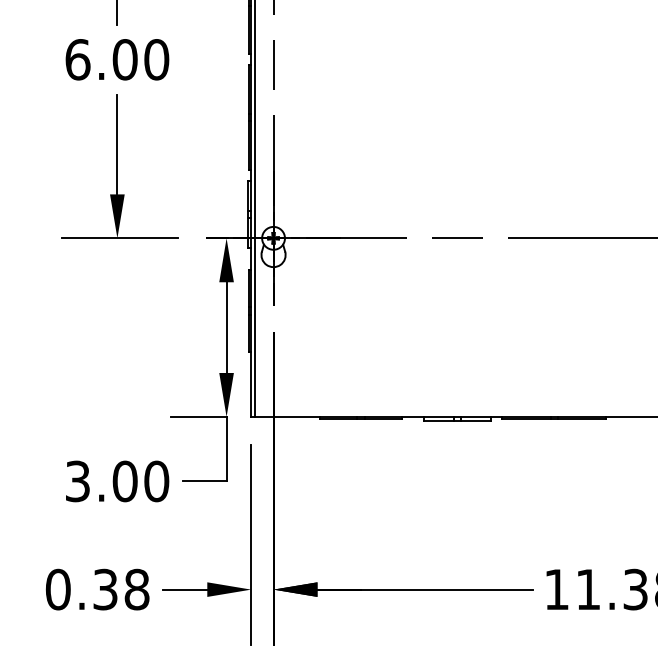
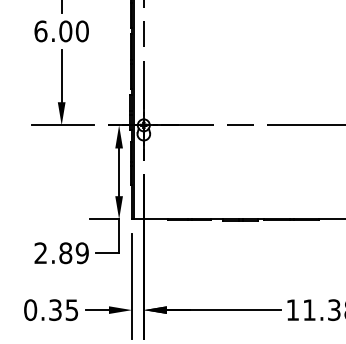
text: (117, 481) -> (61, 253), 3.00 -> 2.89
text: (136, 588) -> (71, 309), 0.38 -> 0.35

